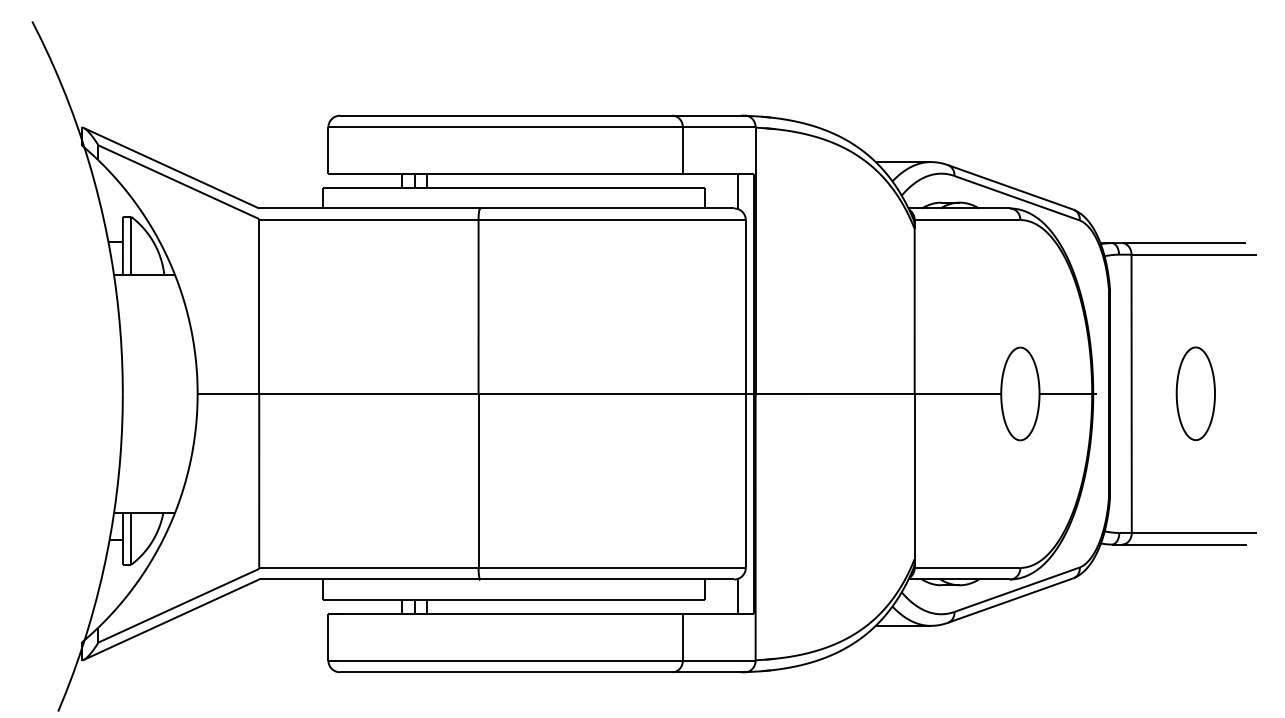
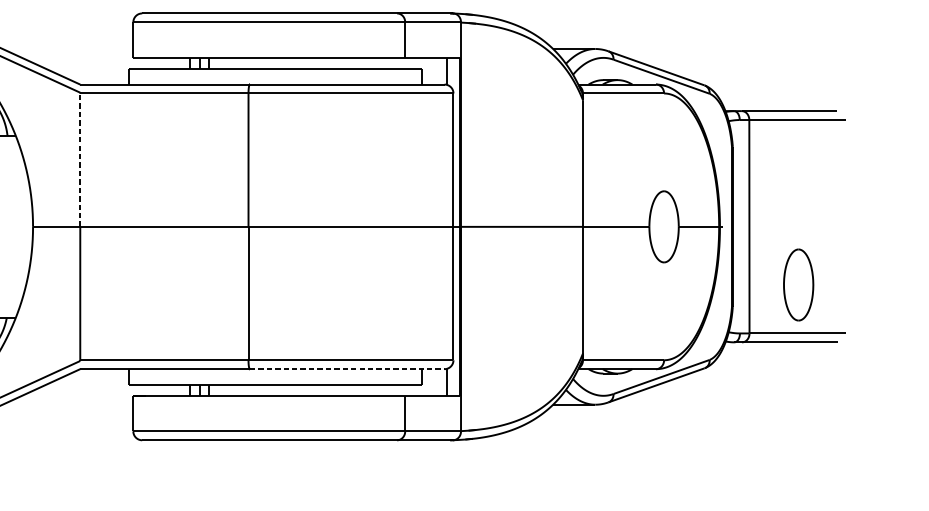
line: (259, 307) -> (80, 160), solid -> dashed
part: (1195, 393) -> (798, 284), moved
line: (607, 579) -> (347, 369), solid -> dashed

